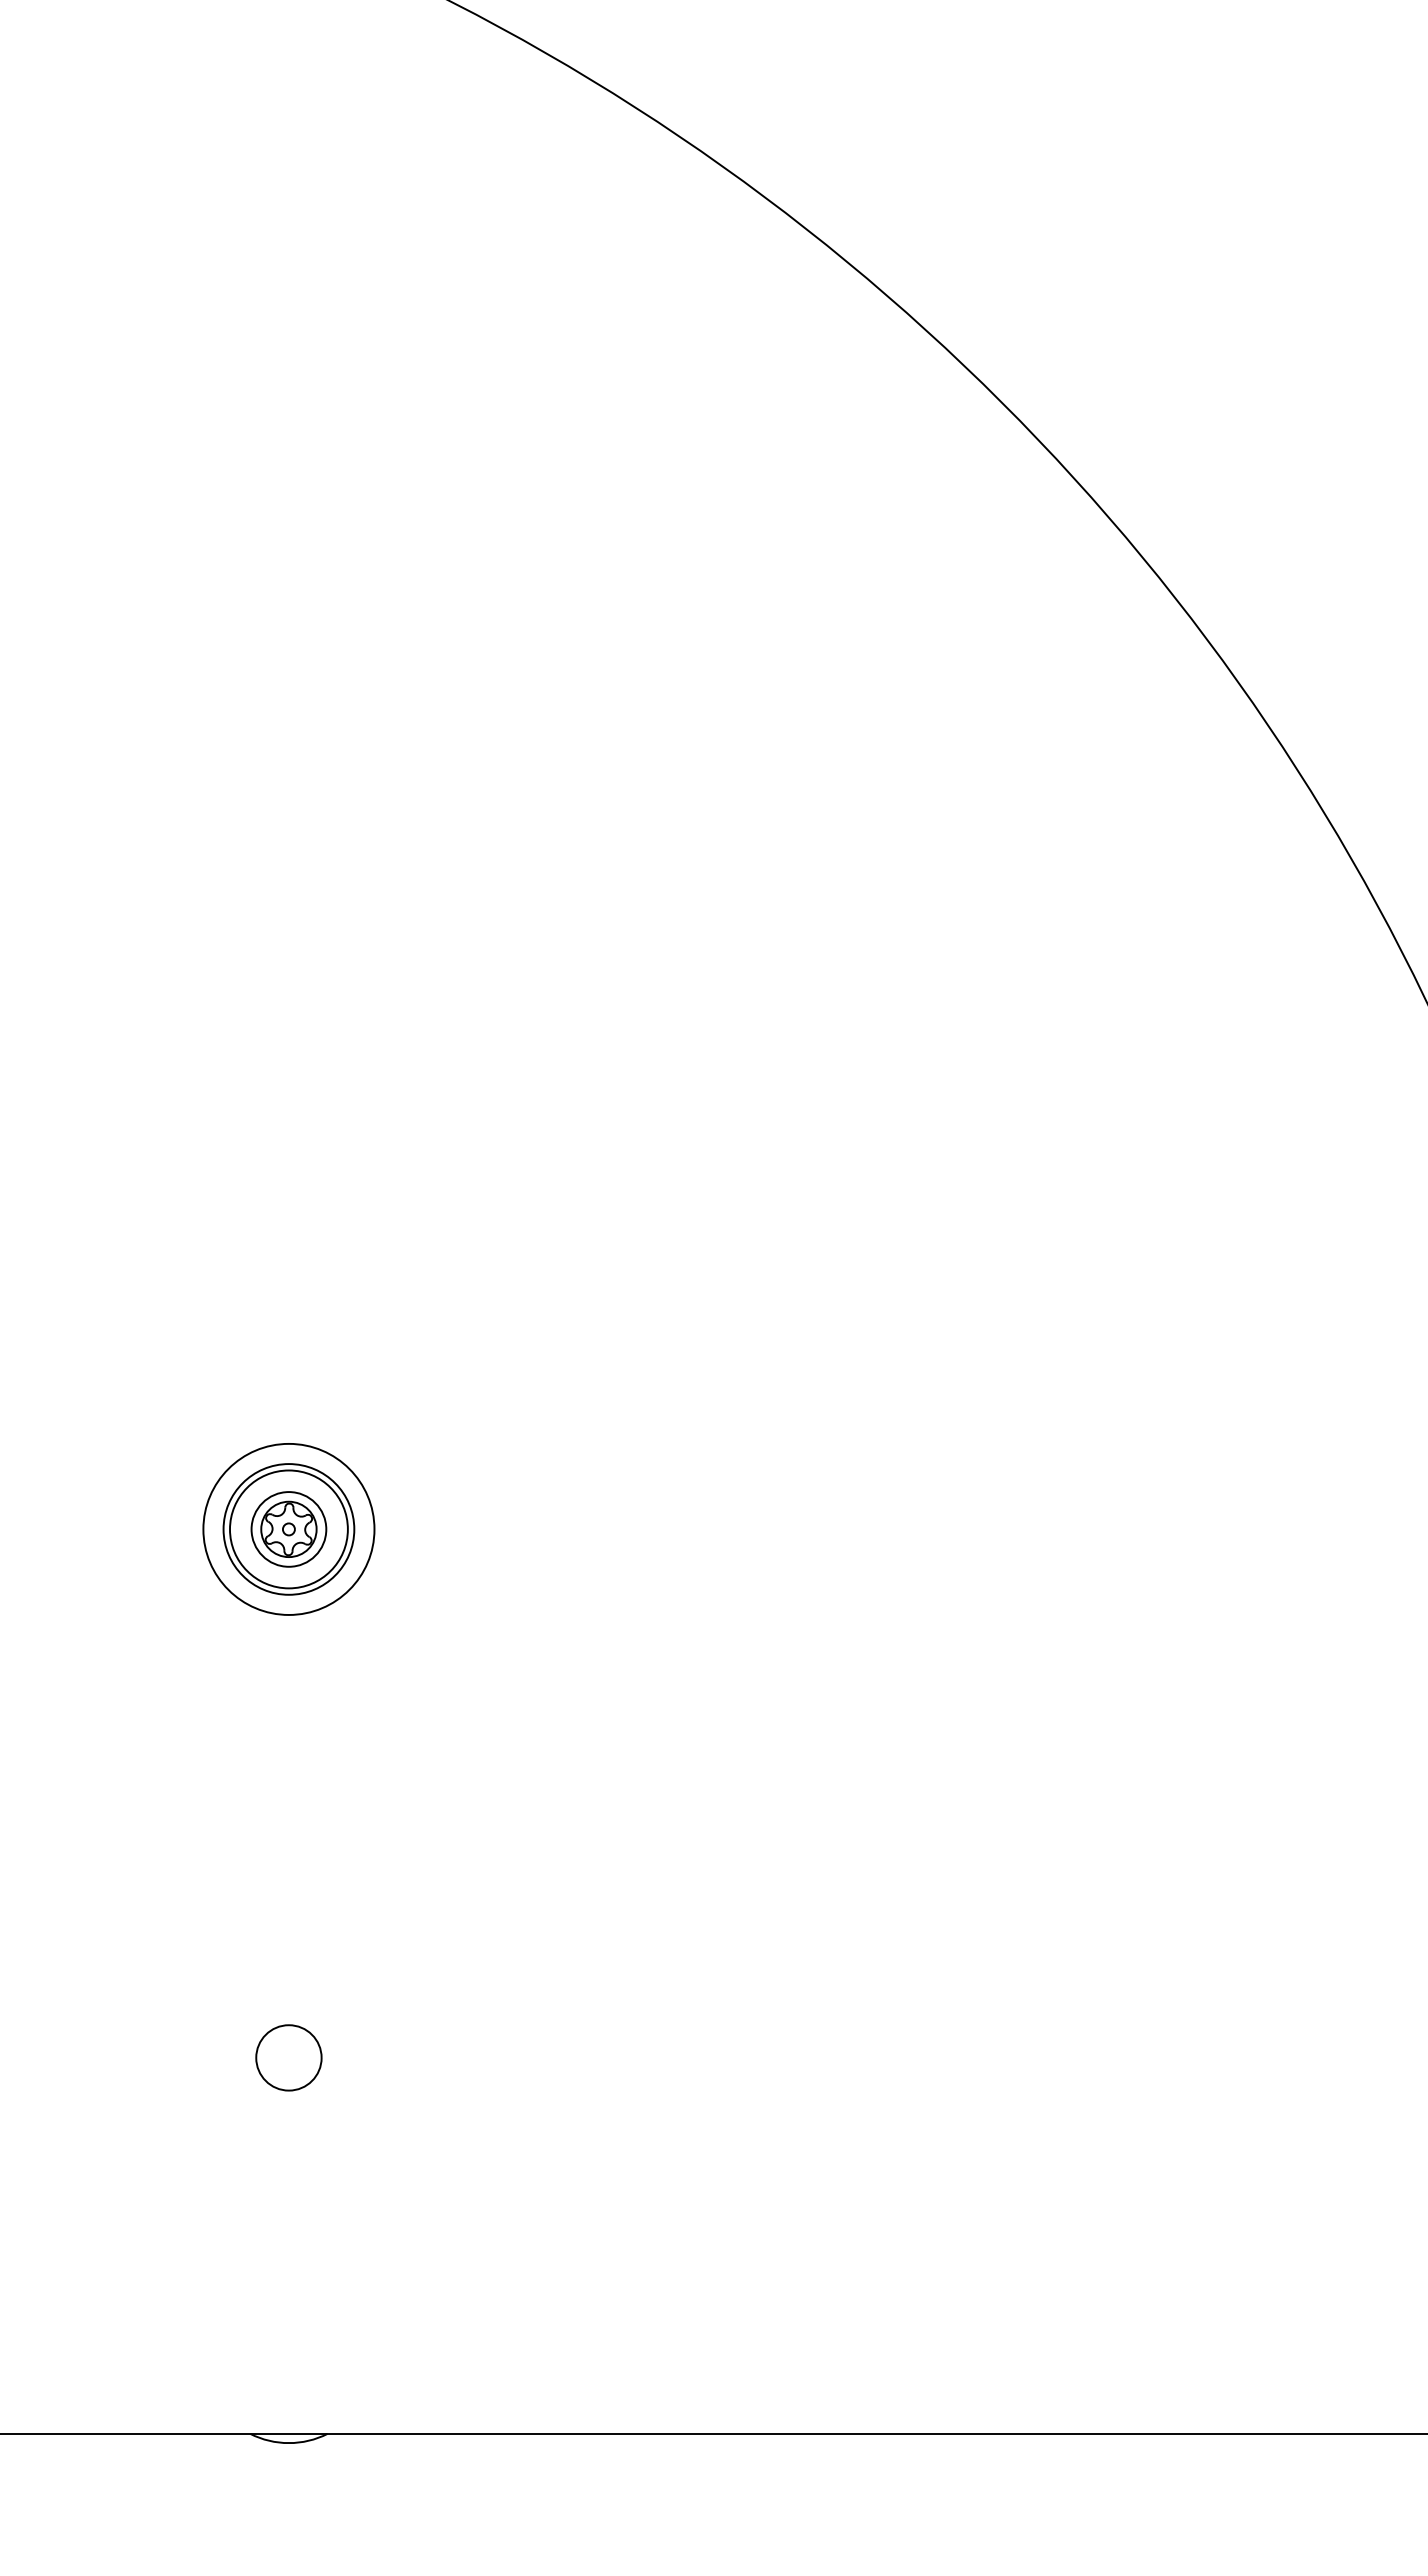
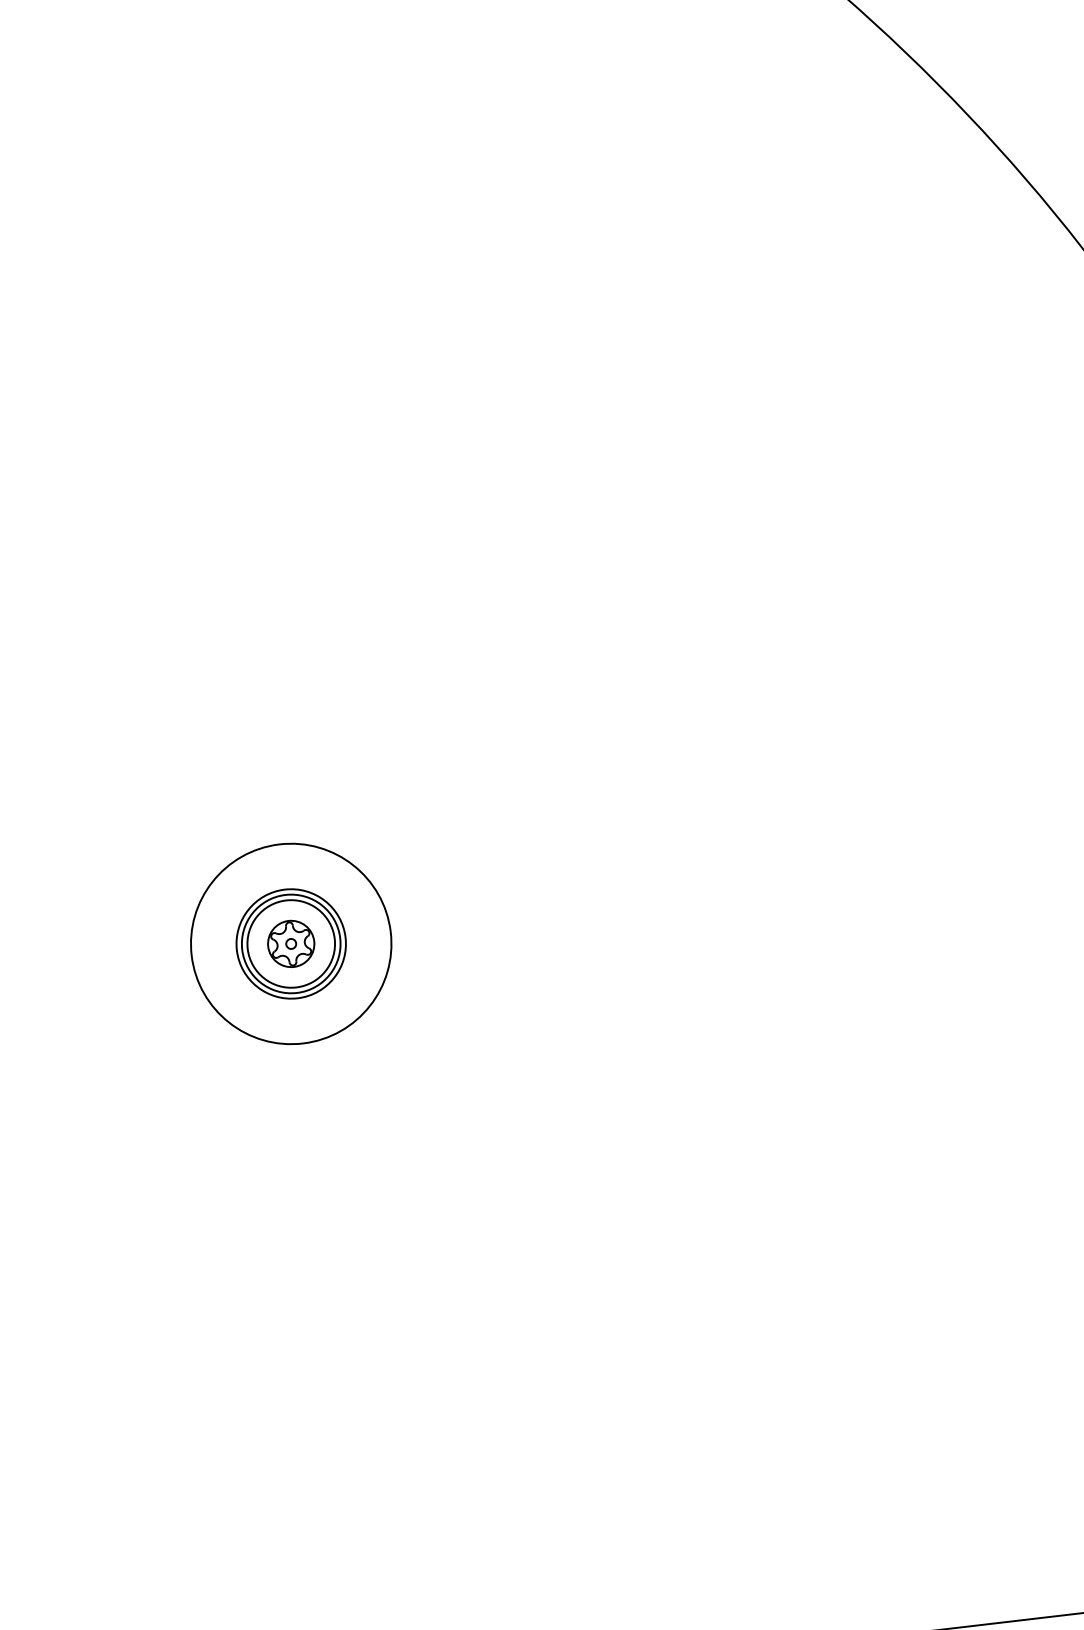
circle: (288, 1528) -> (290, 943), size x1.4
circle: (288, 1529) -> (290, 944), size x1.4
circle: (288, 2057) -> (342, 1382), removed

